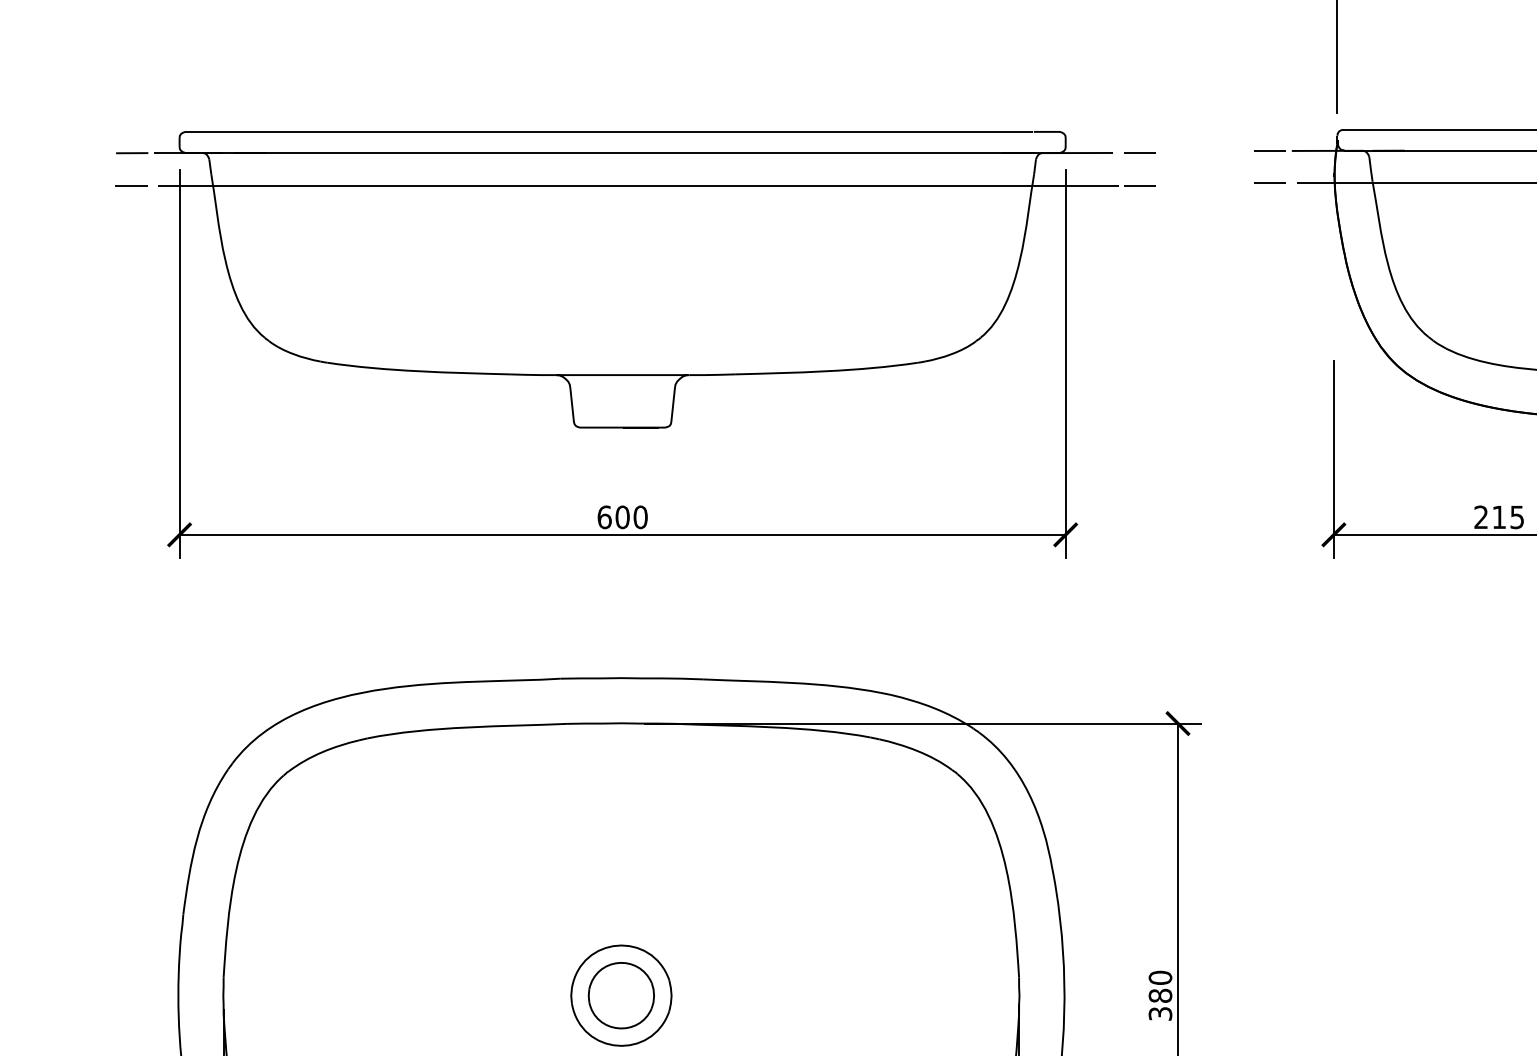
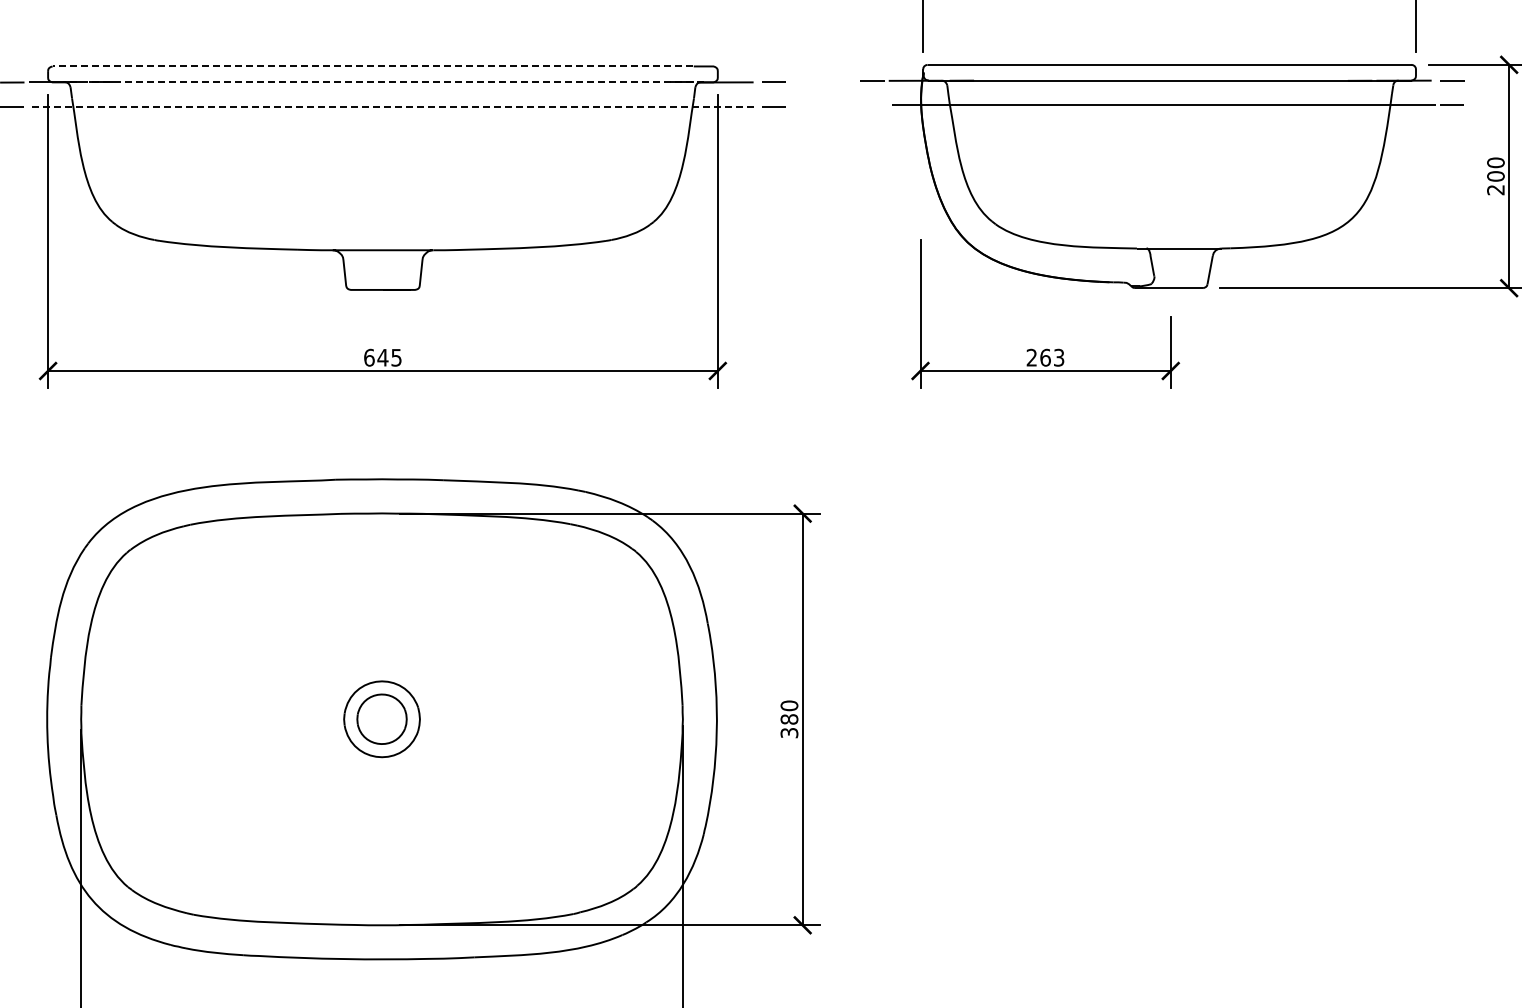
line: (608, 131) -> (372, 66), solid -> dashed
line: (622, 153) -> (382, 82), solid -> dashed
line: (1270, 182) -> (872, 104), removed
line: (639, 186) -> (395, 107), solid -> dashed
text: (631, 516) -> (389, 357), 600 -> 645
text: (1508, 516) -> (1052, 357), 215 -> 263

